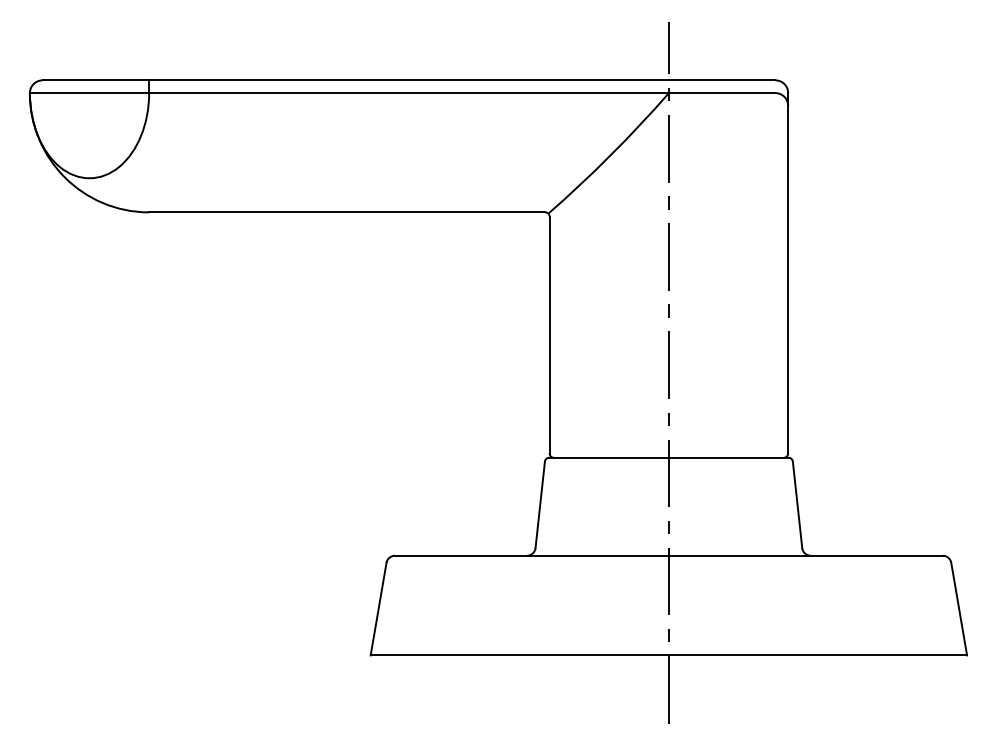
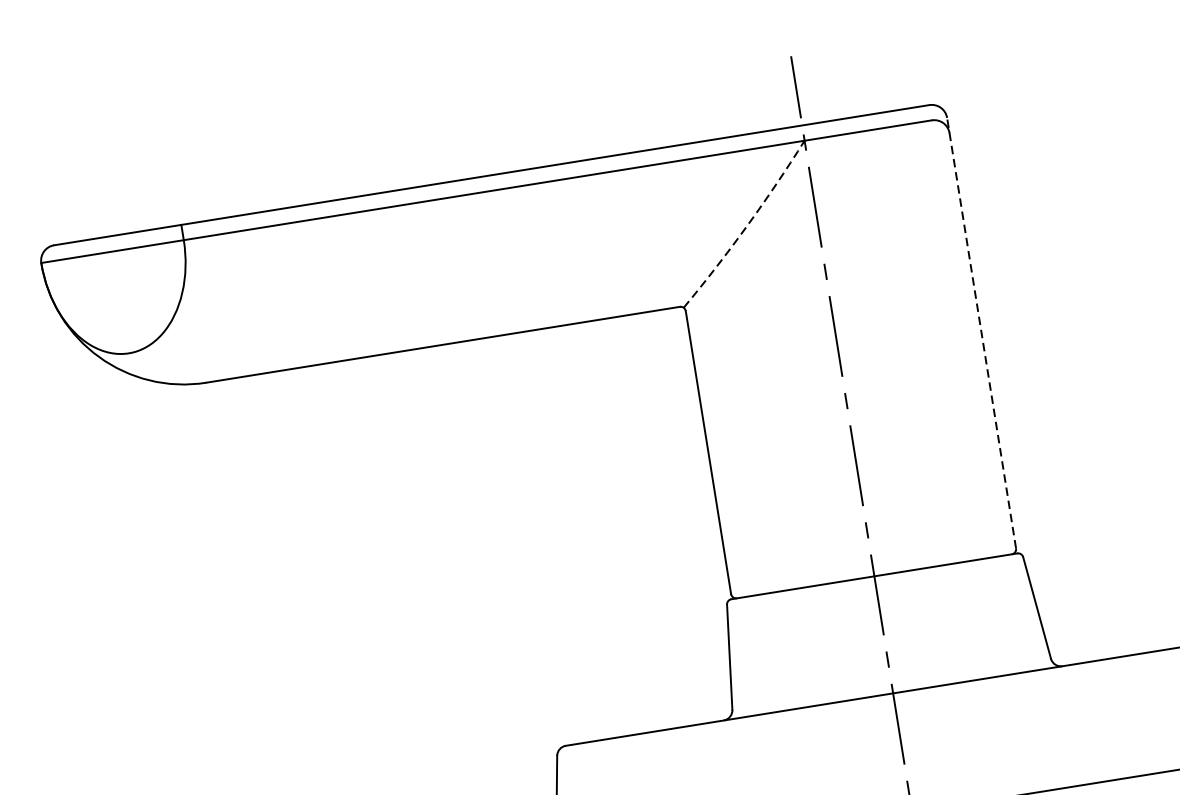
arc: (610, 155) -> (746, 226), solid -> dashed
line: (788, 272) -> (981, 332), solid -> dashed

